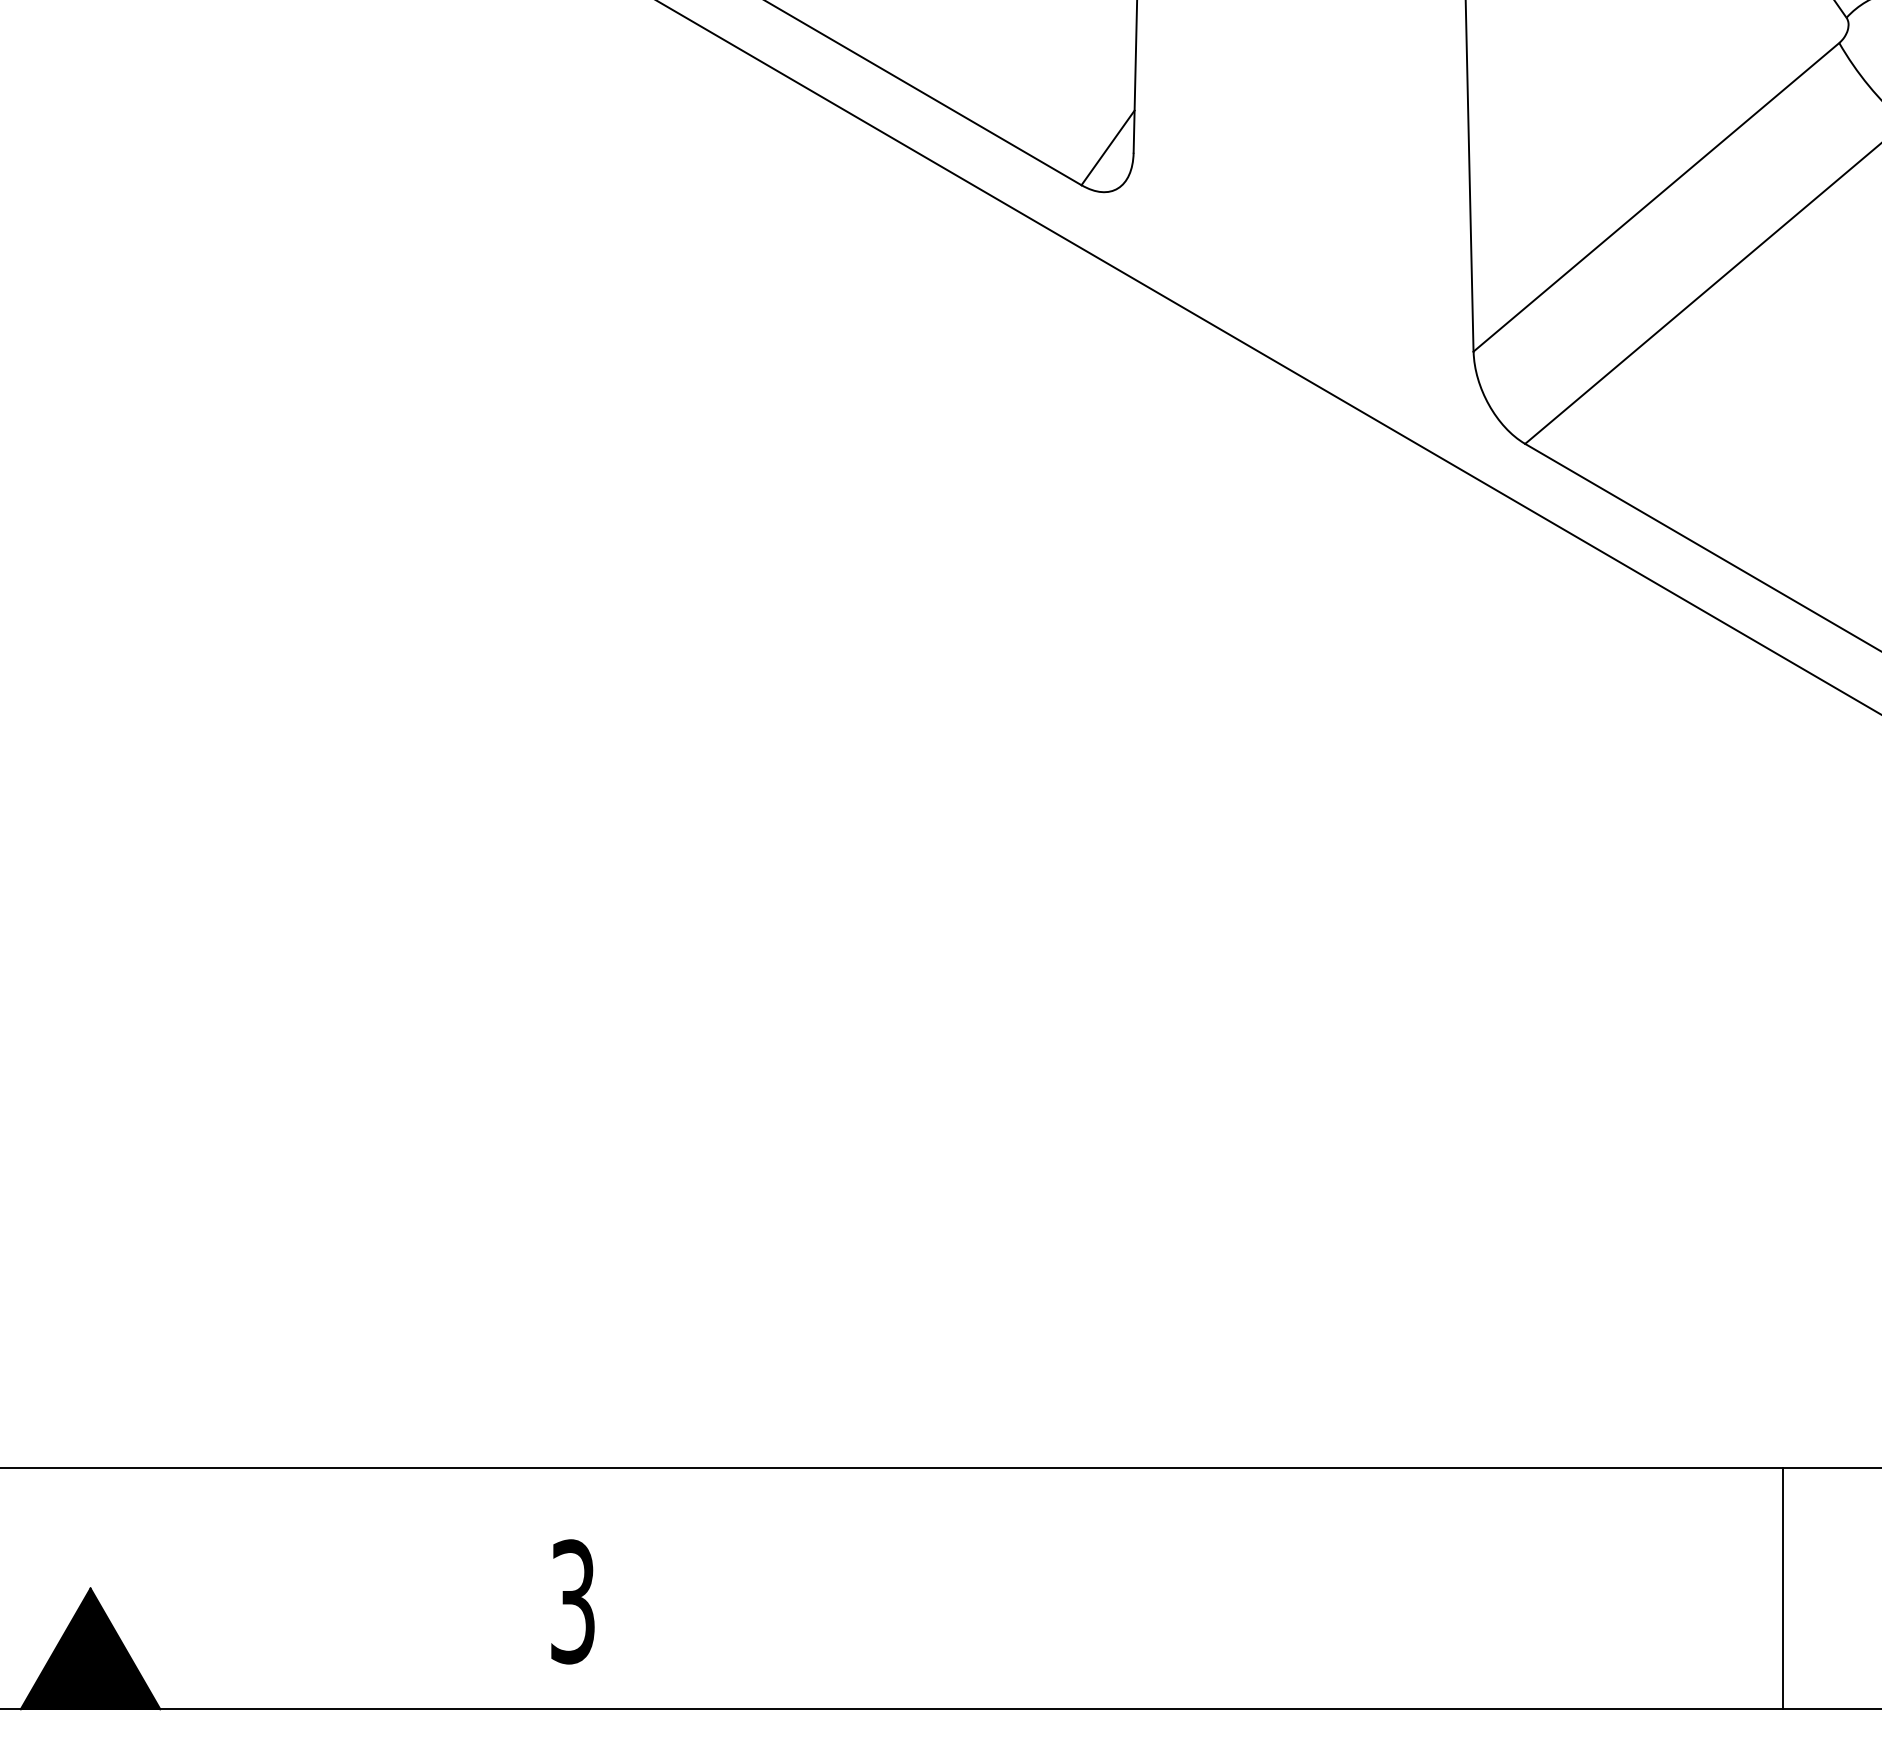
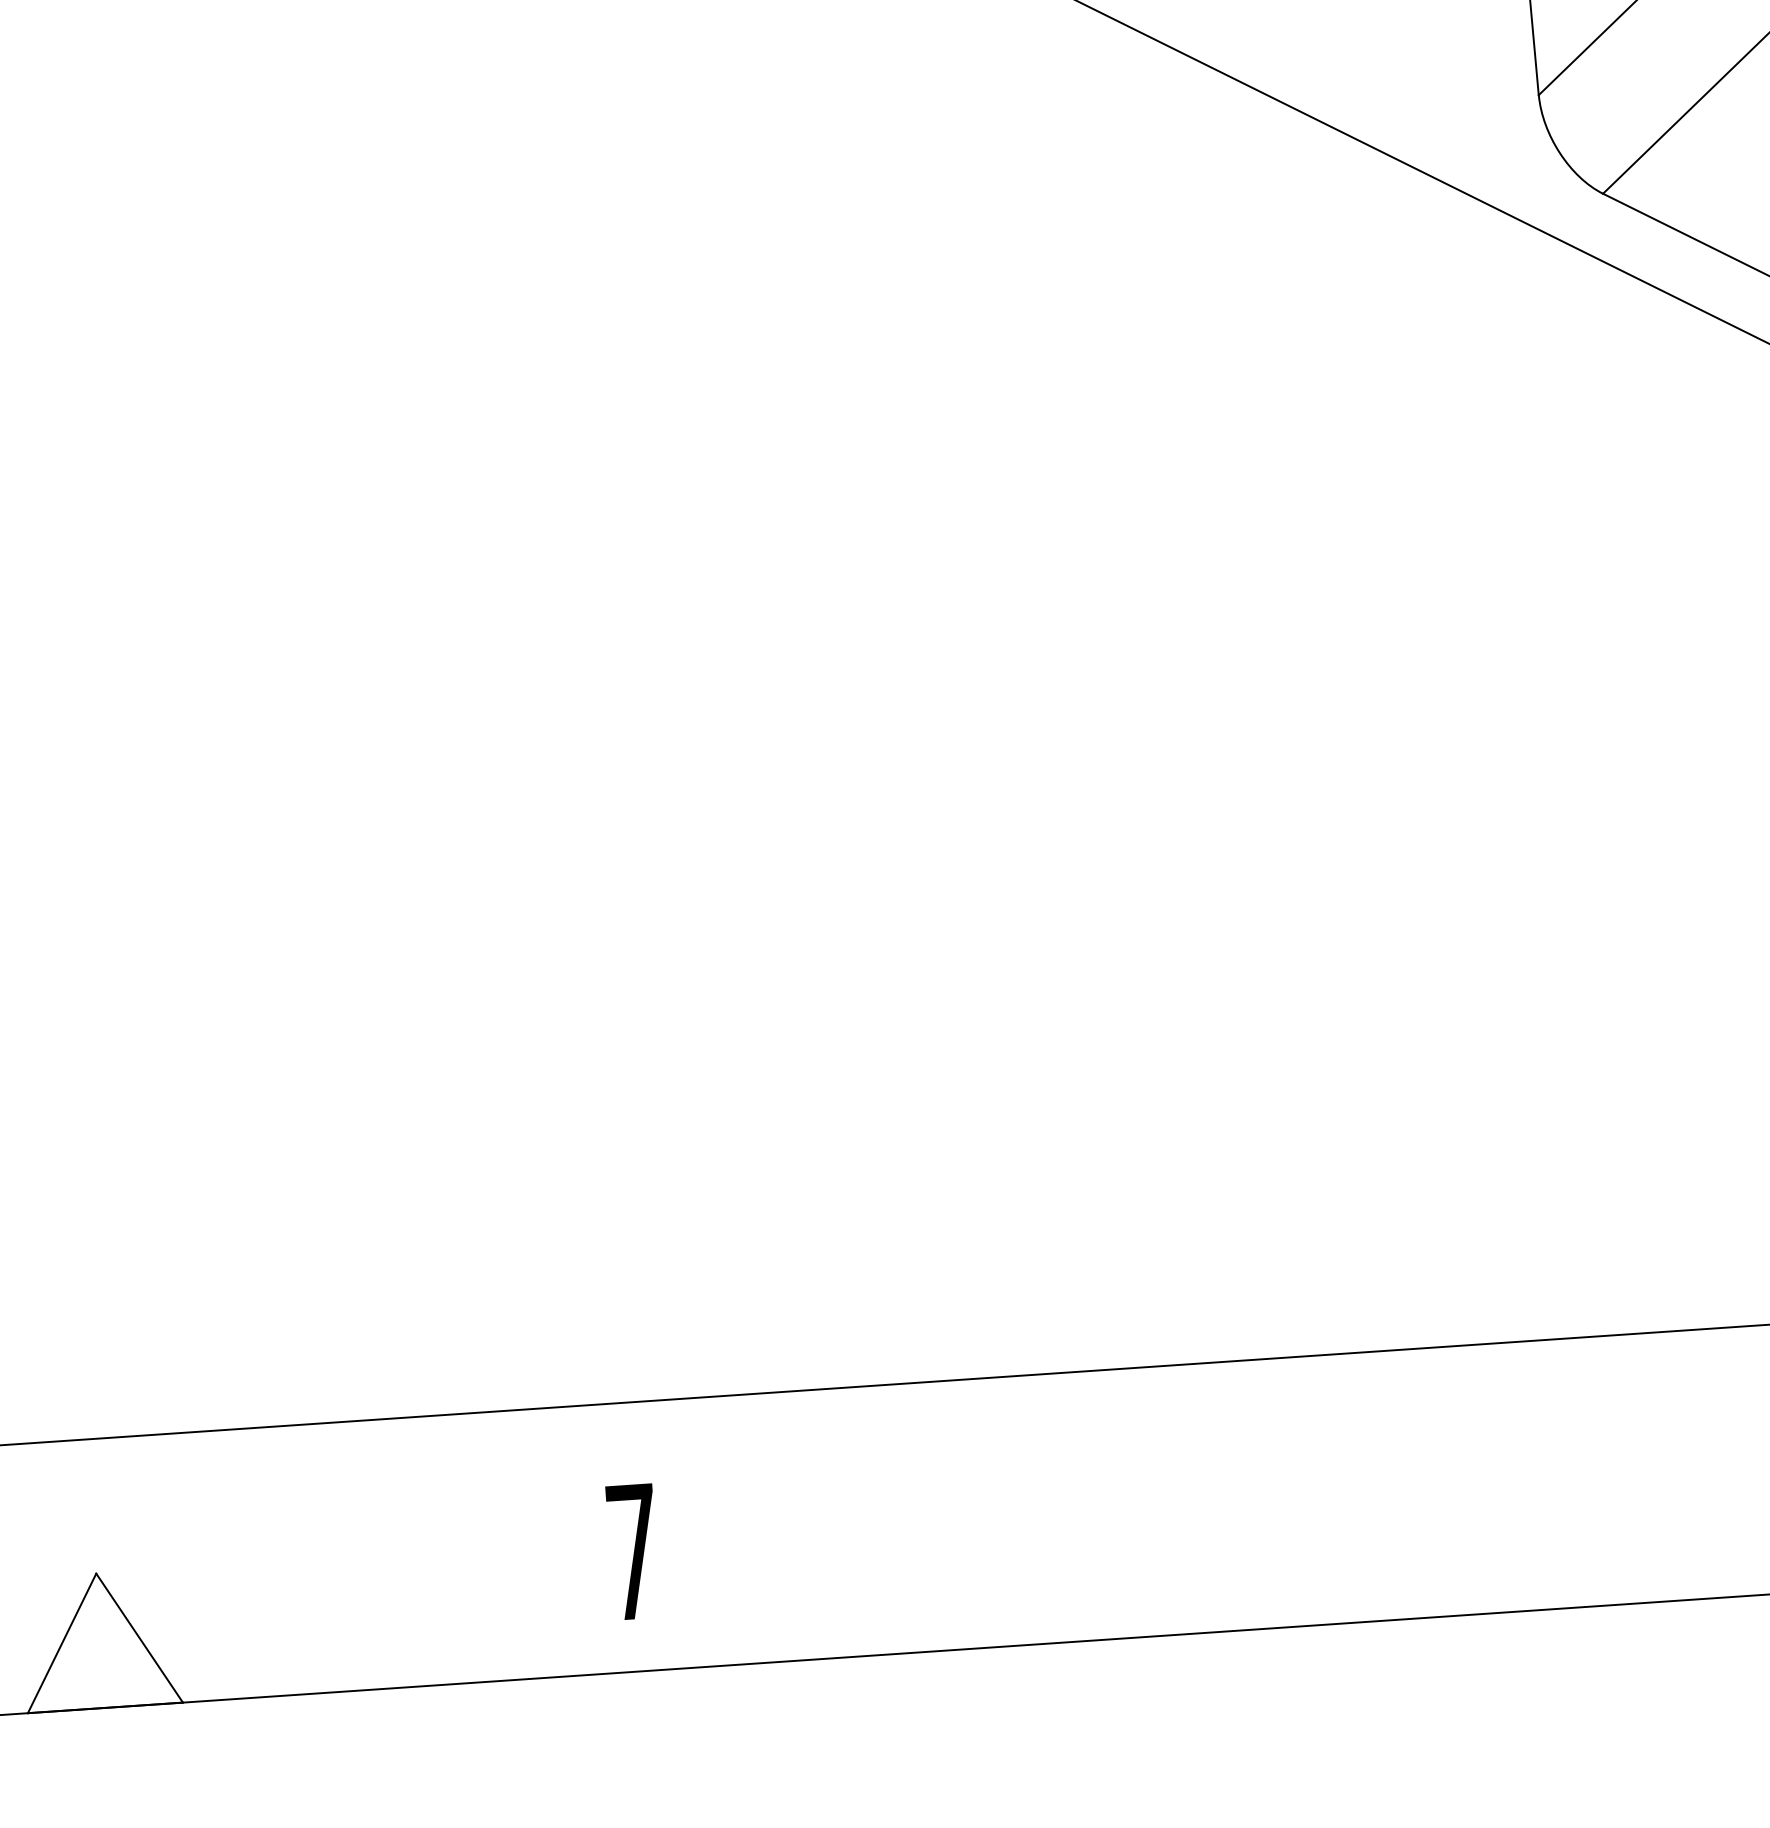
text: (572, 1601) -> (632, 1551), 3 -> 7
fill: (90, 1648) -> (100, 1640), removed

